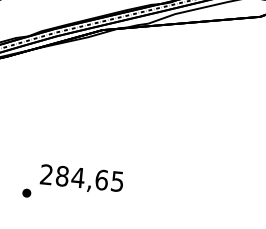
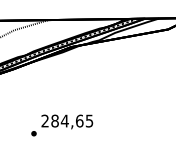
text: (73, 184) -> (62, 125), moved

